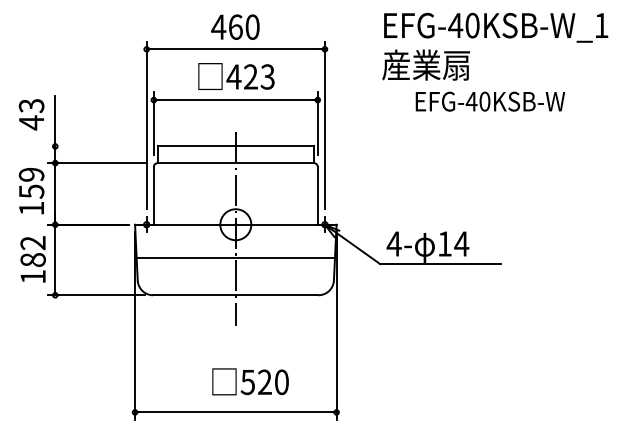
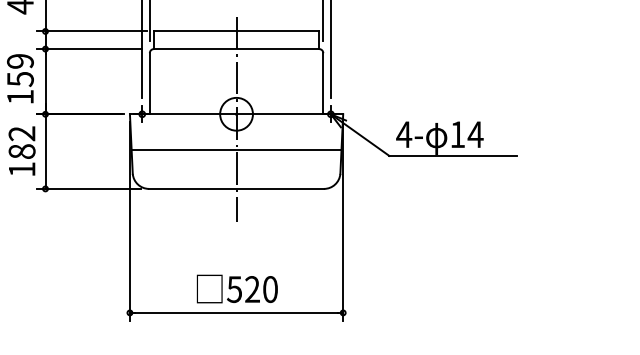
line: (99, 146) -> (92, 31), added
text: (250, 381) -> (237, 288), moved

